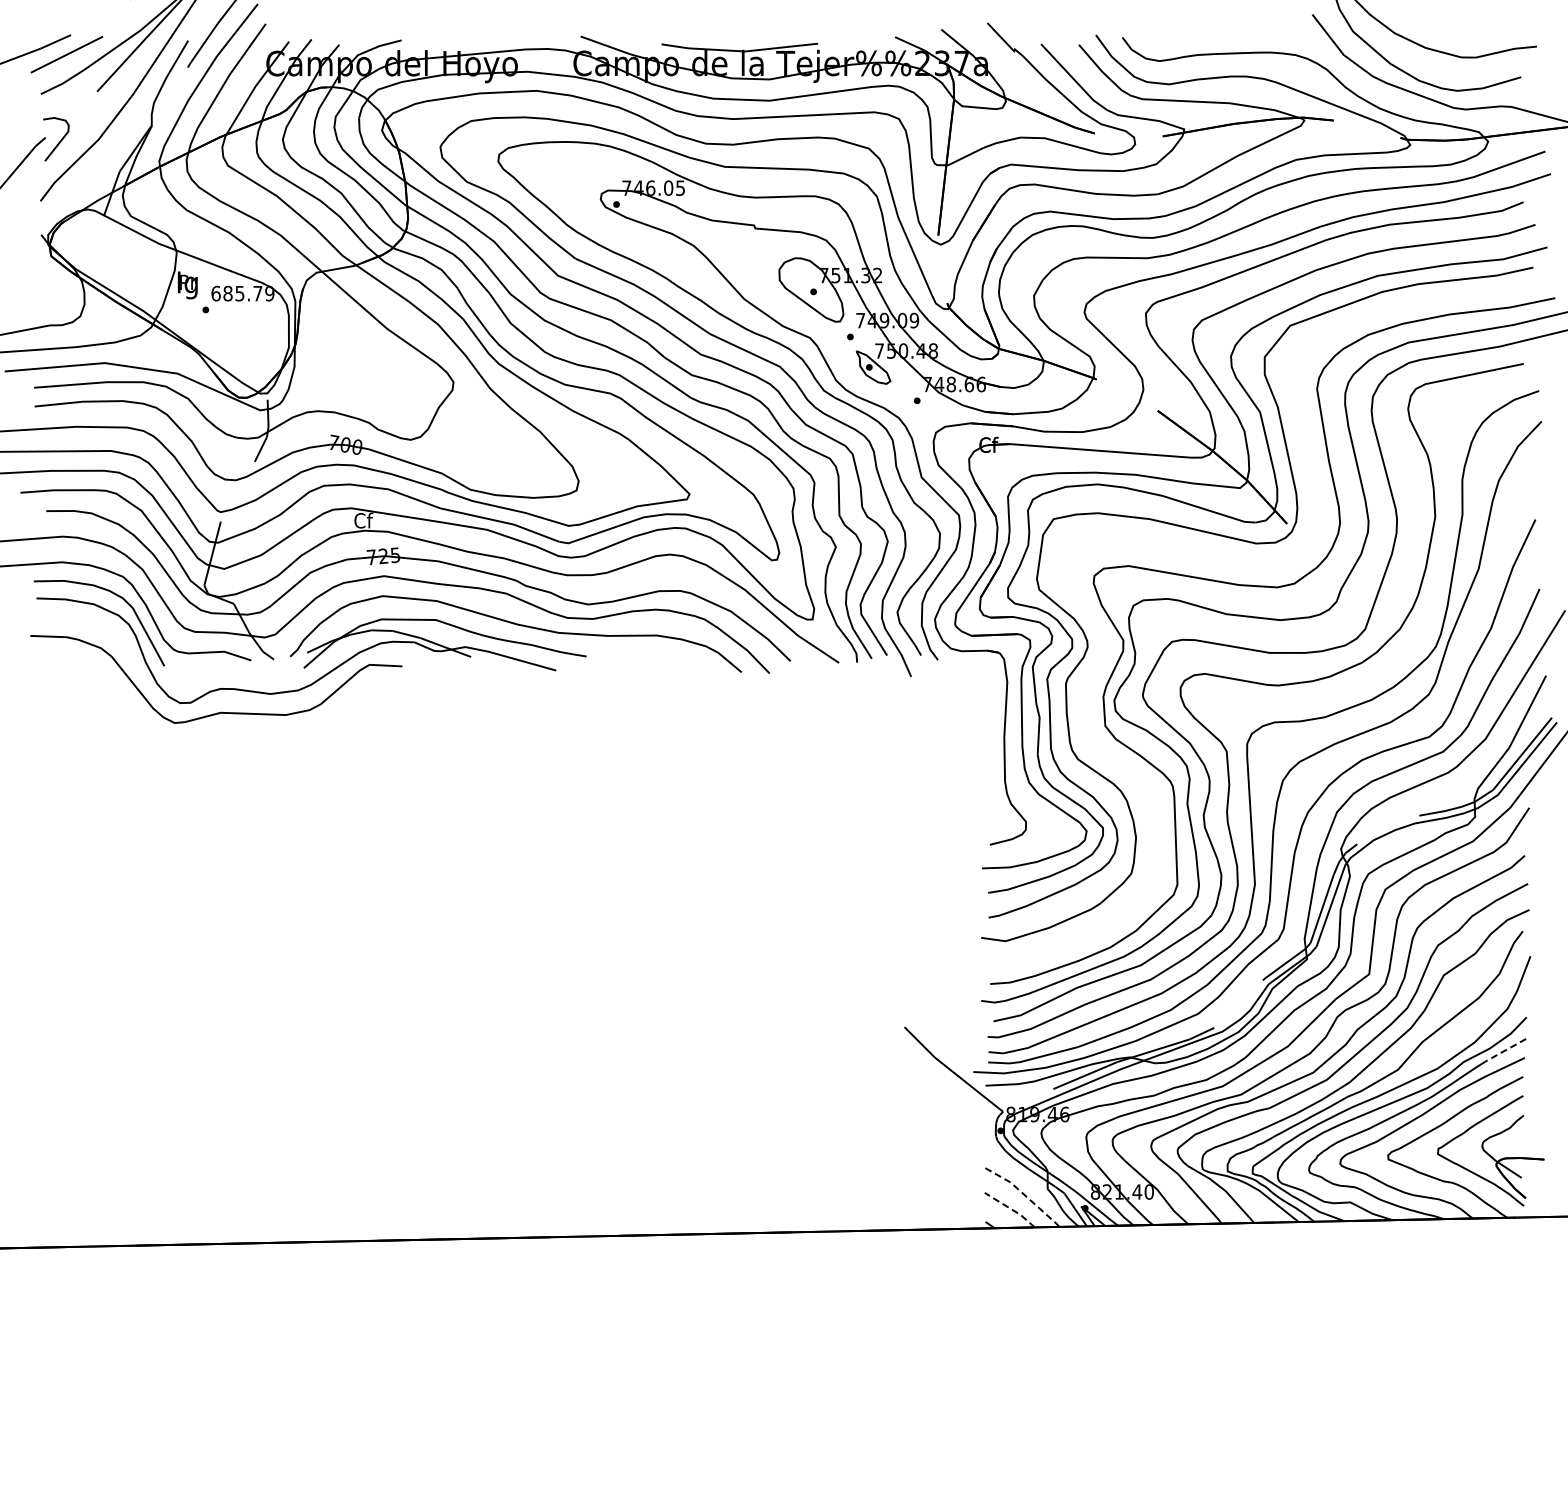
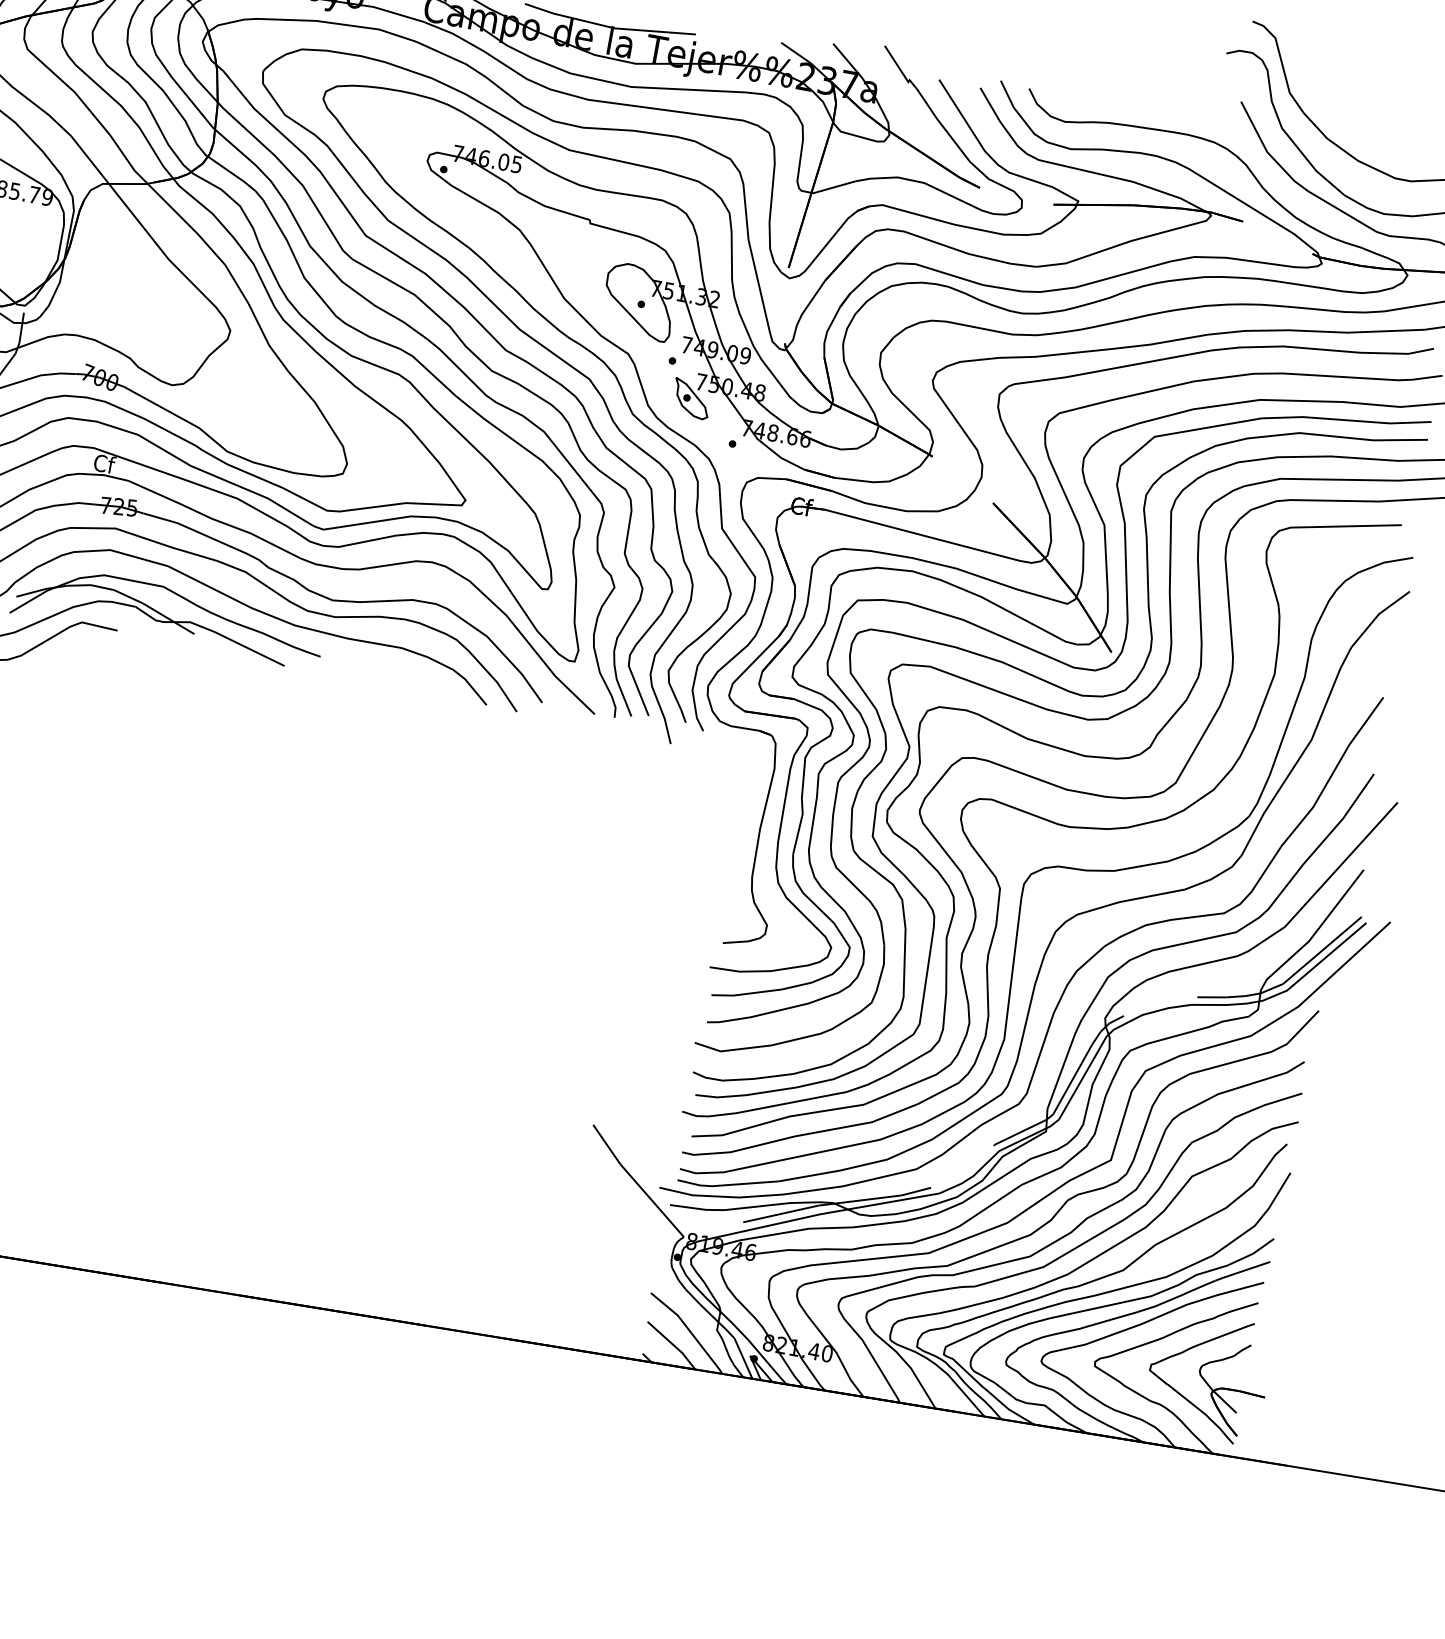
part: (1261, 567) -> (1074, 694), added
line: (1502, 1051) -> (1240, 1271), dashed -> solid
line: (1023, 1193) -> (689, 1330), dashed -> solid
line: (1010, 1208) -> (672, 1344), dashed -> solid

